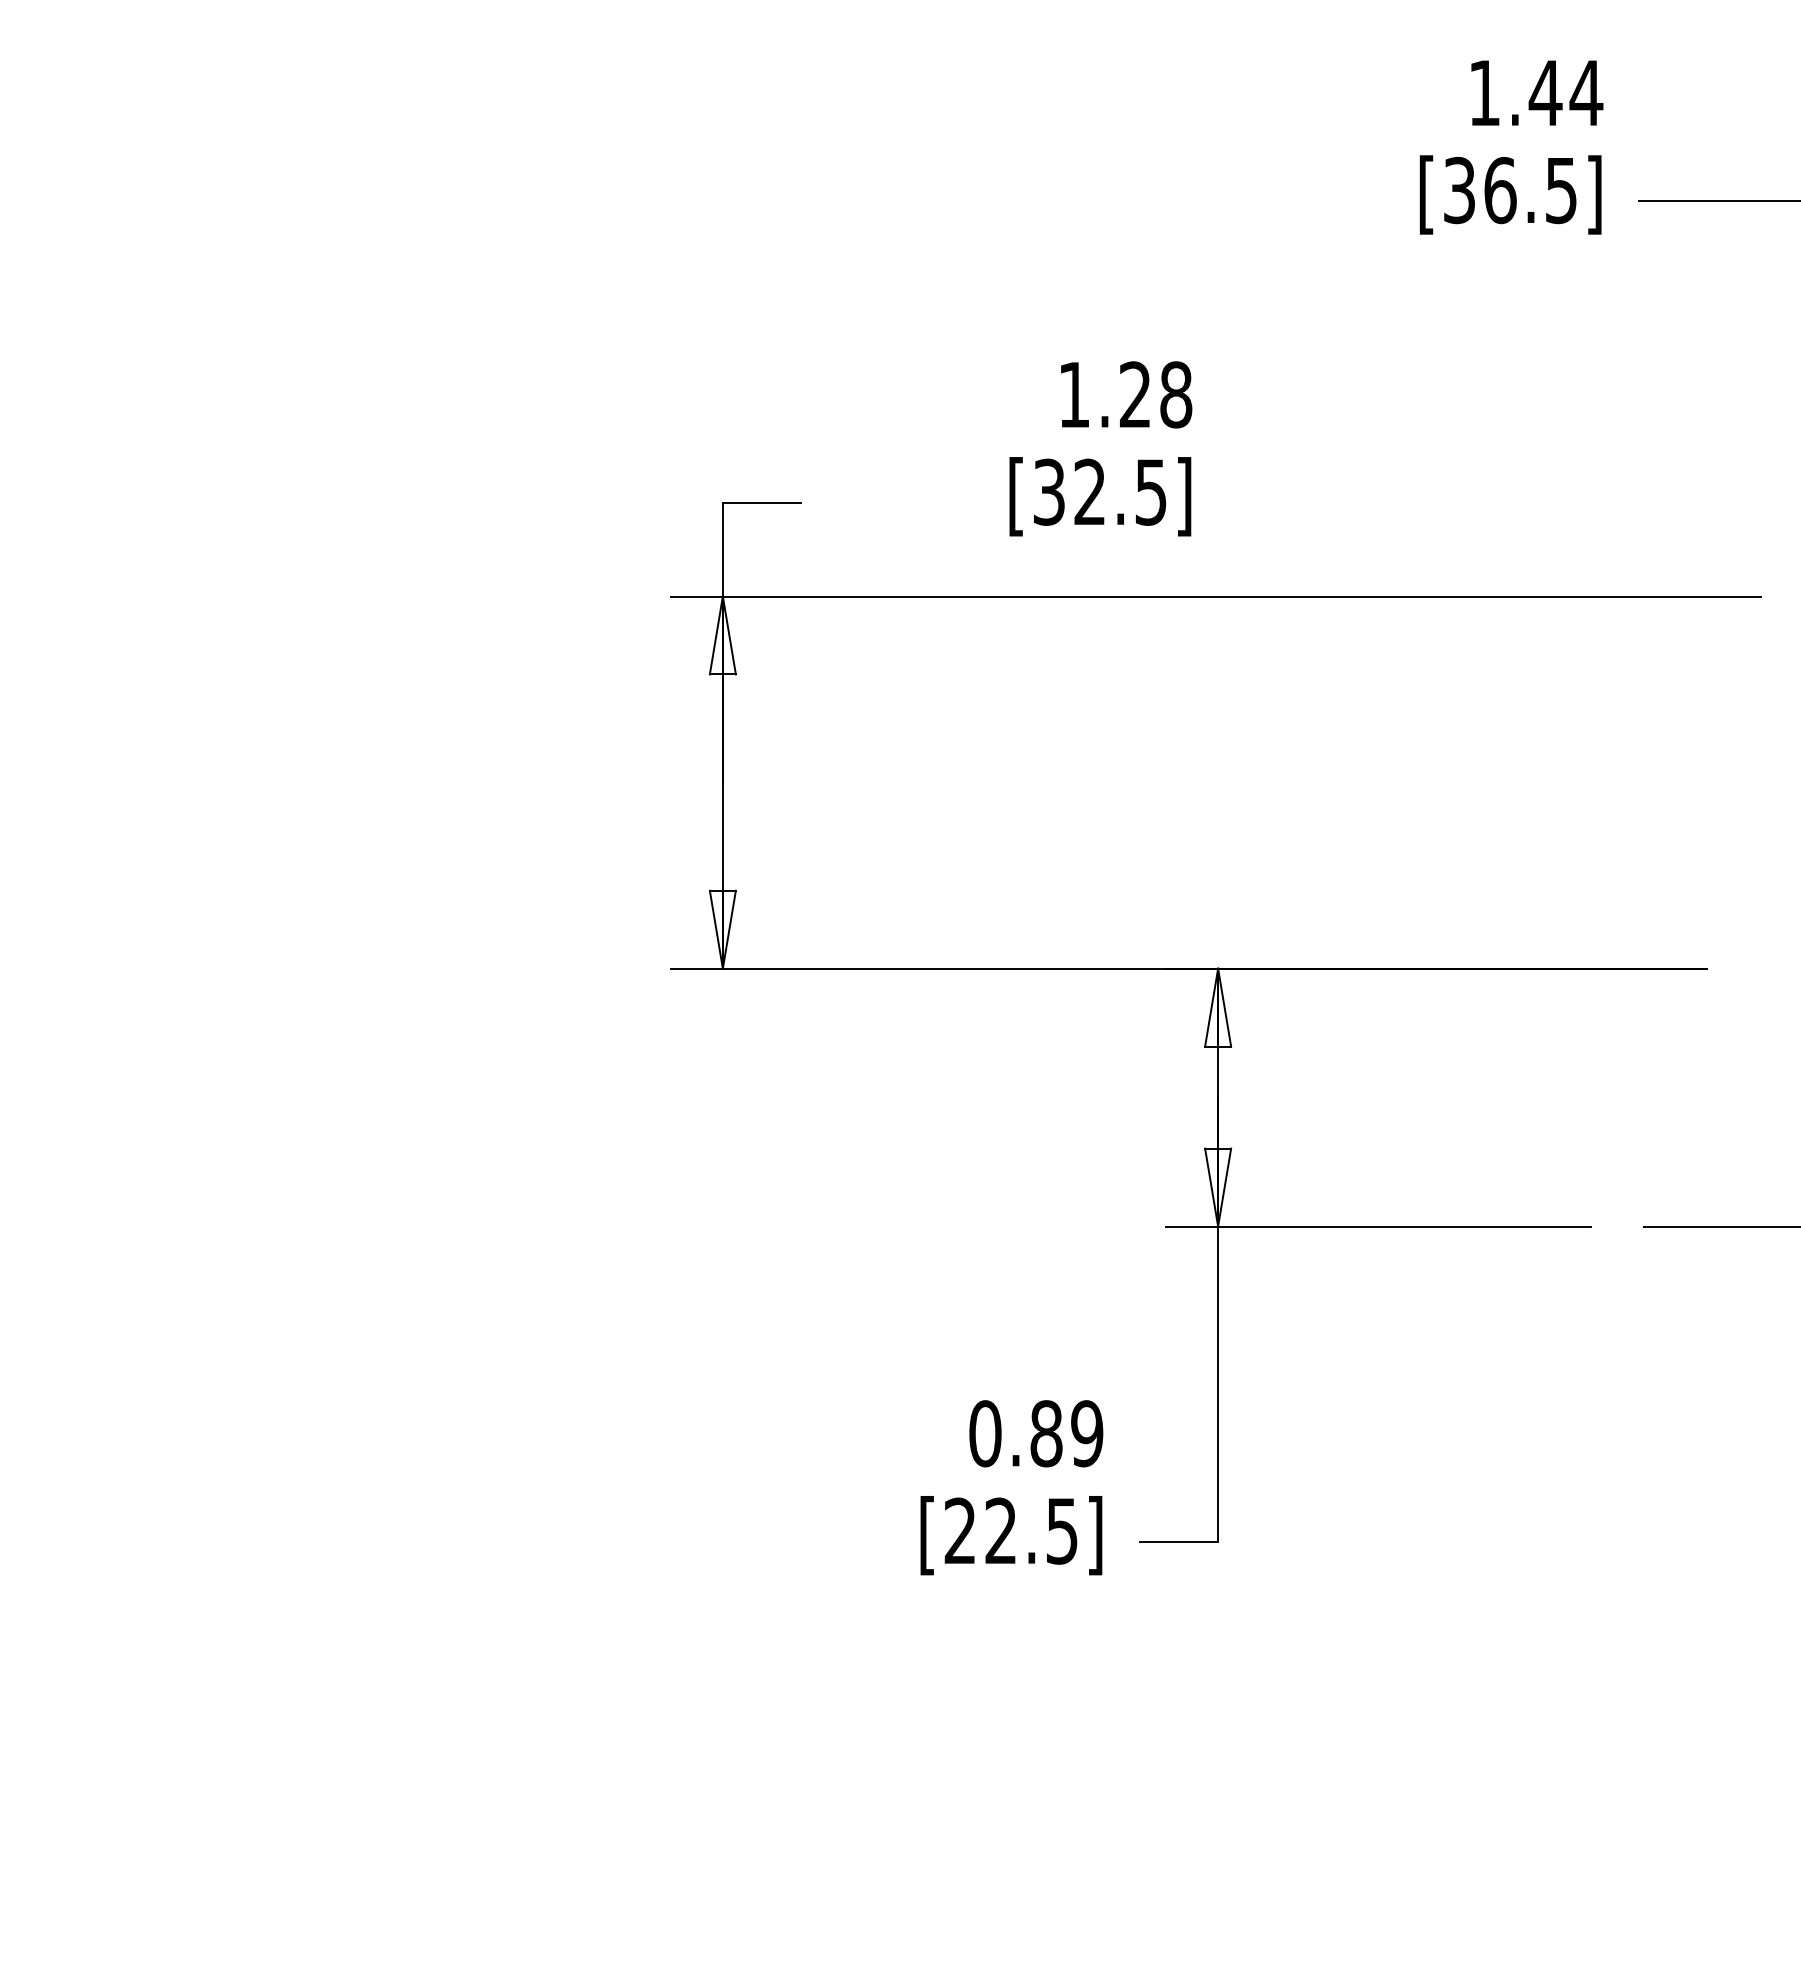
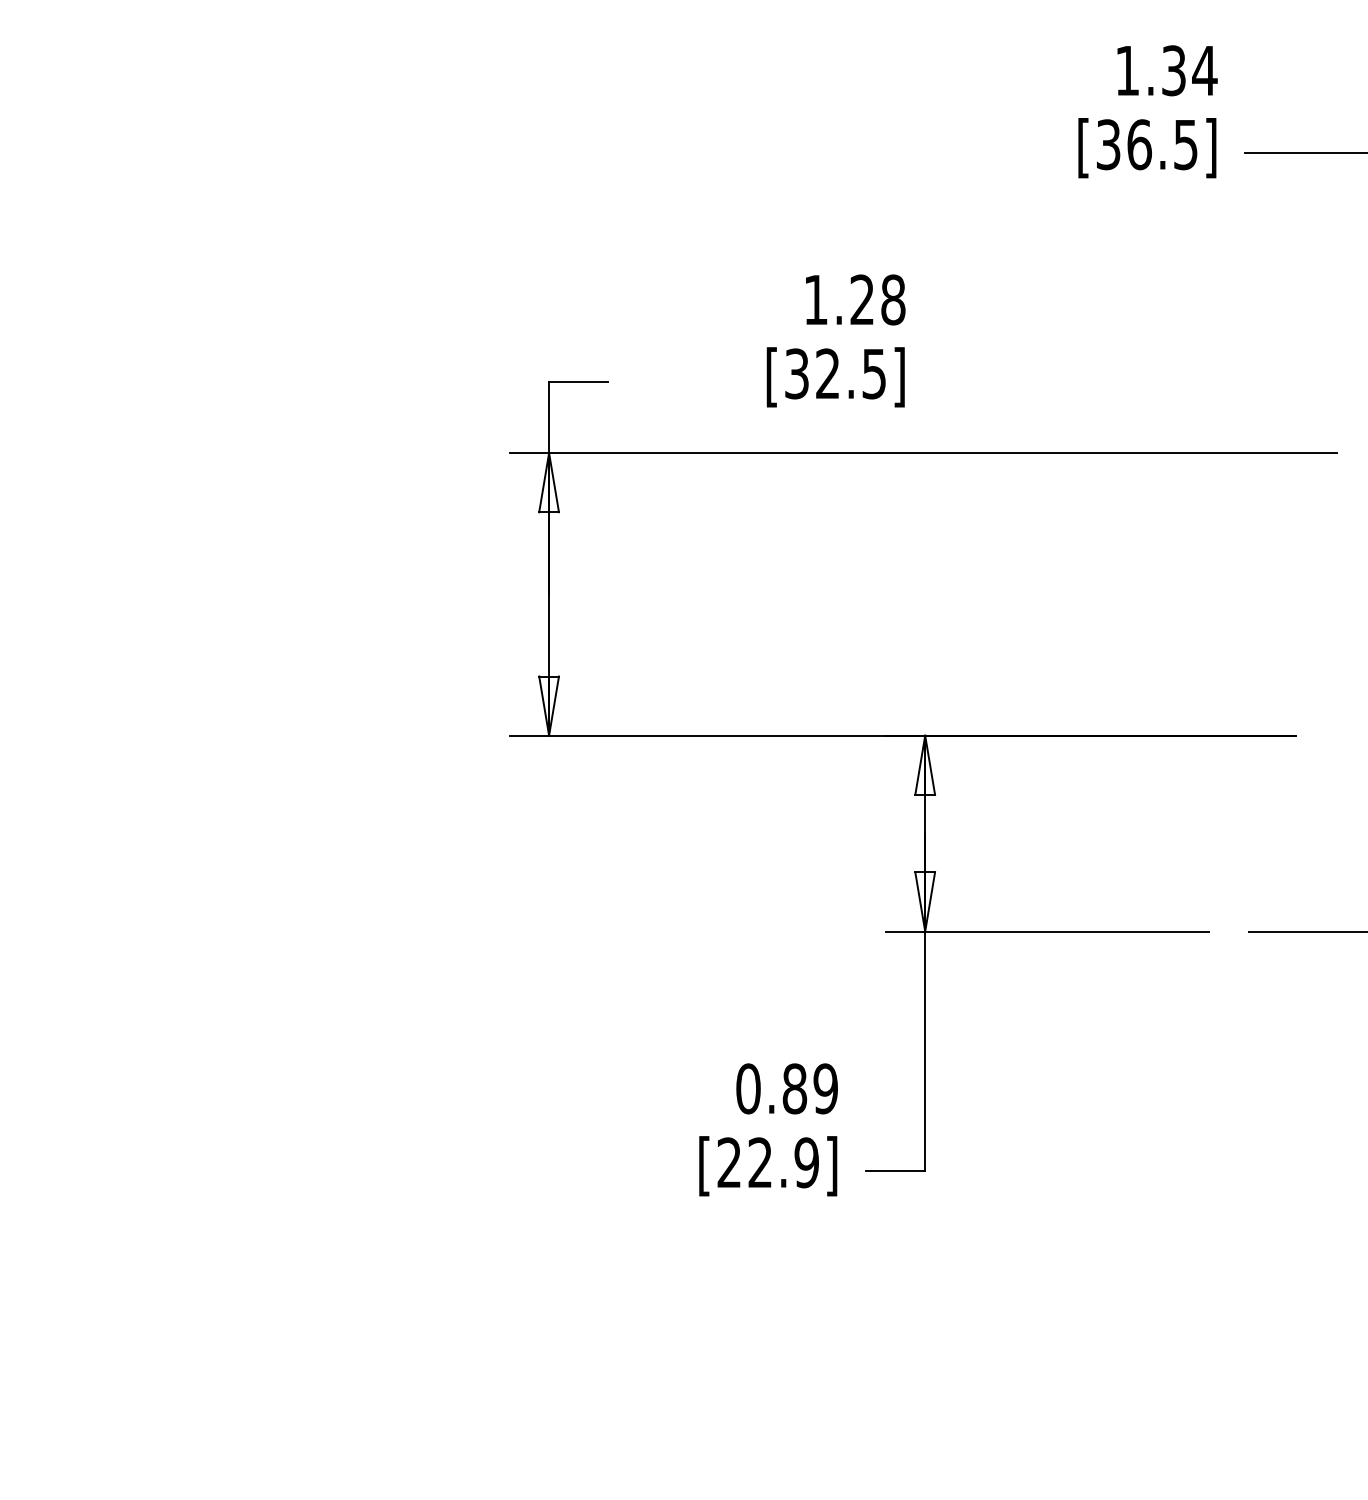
text: (1545, 92) -> (1173, 70), 1.44 -> 1.34
text: (1062, 1530) -> (807, 1162), [22.5] -> [22.9]

